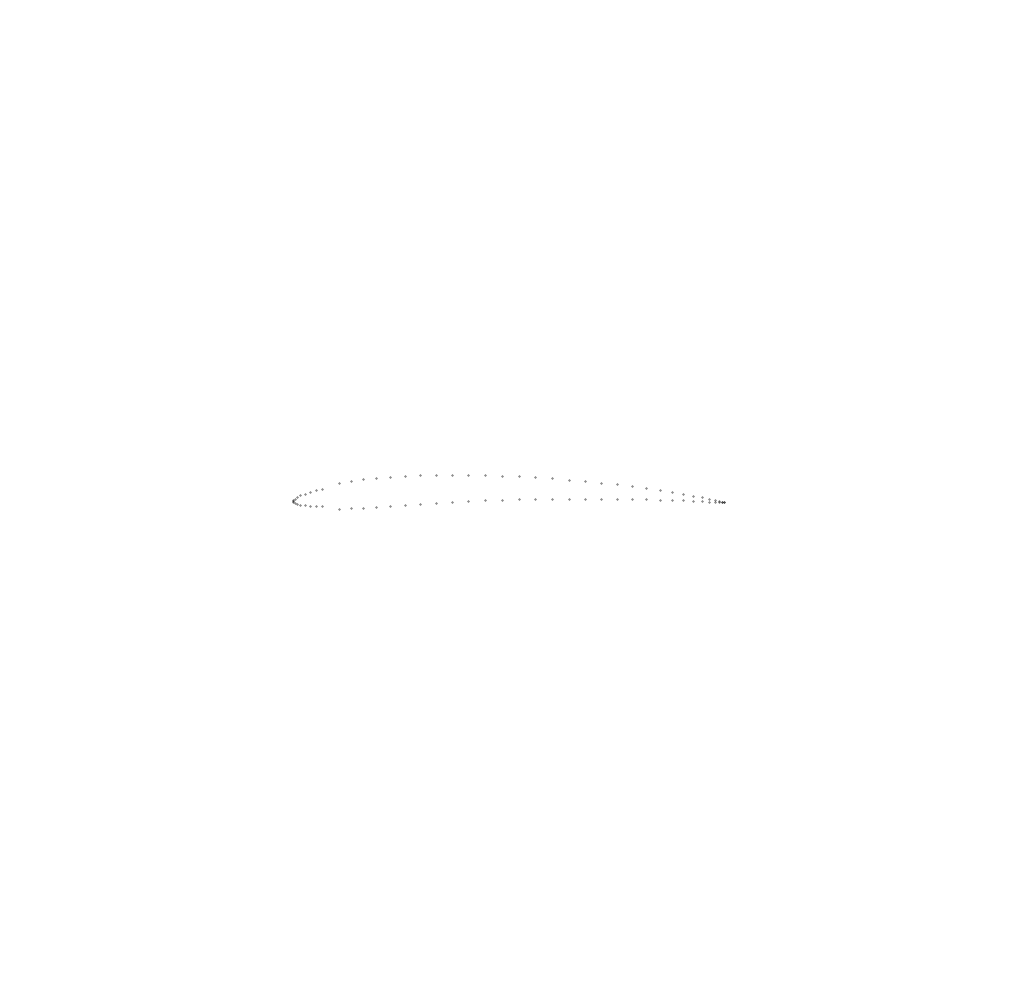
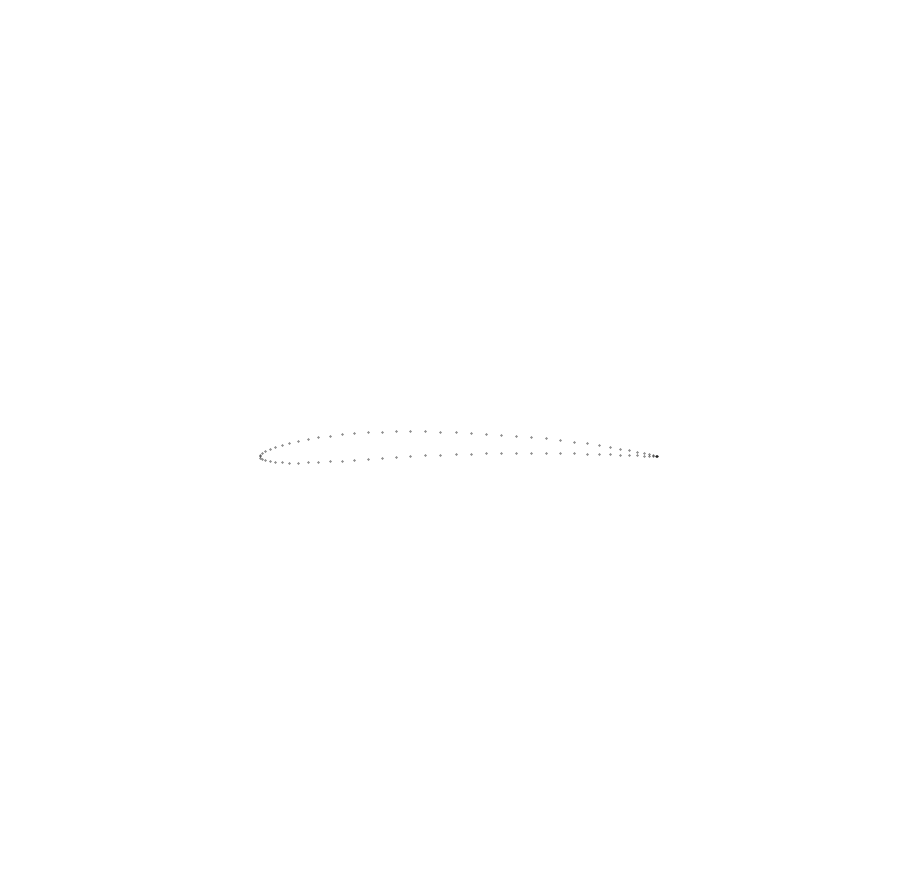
part: (307, 498) -> (279, 452), size x1.43

